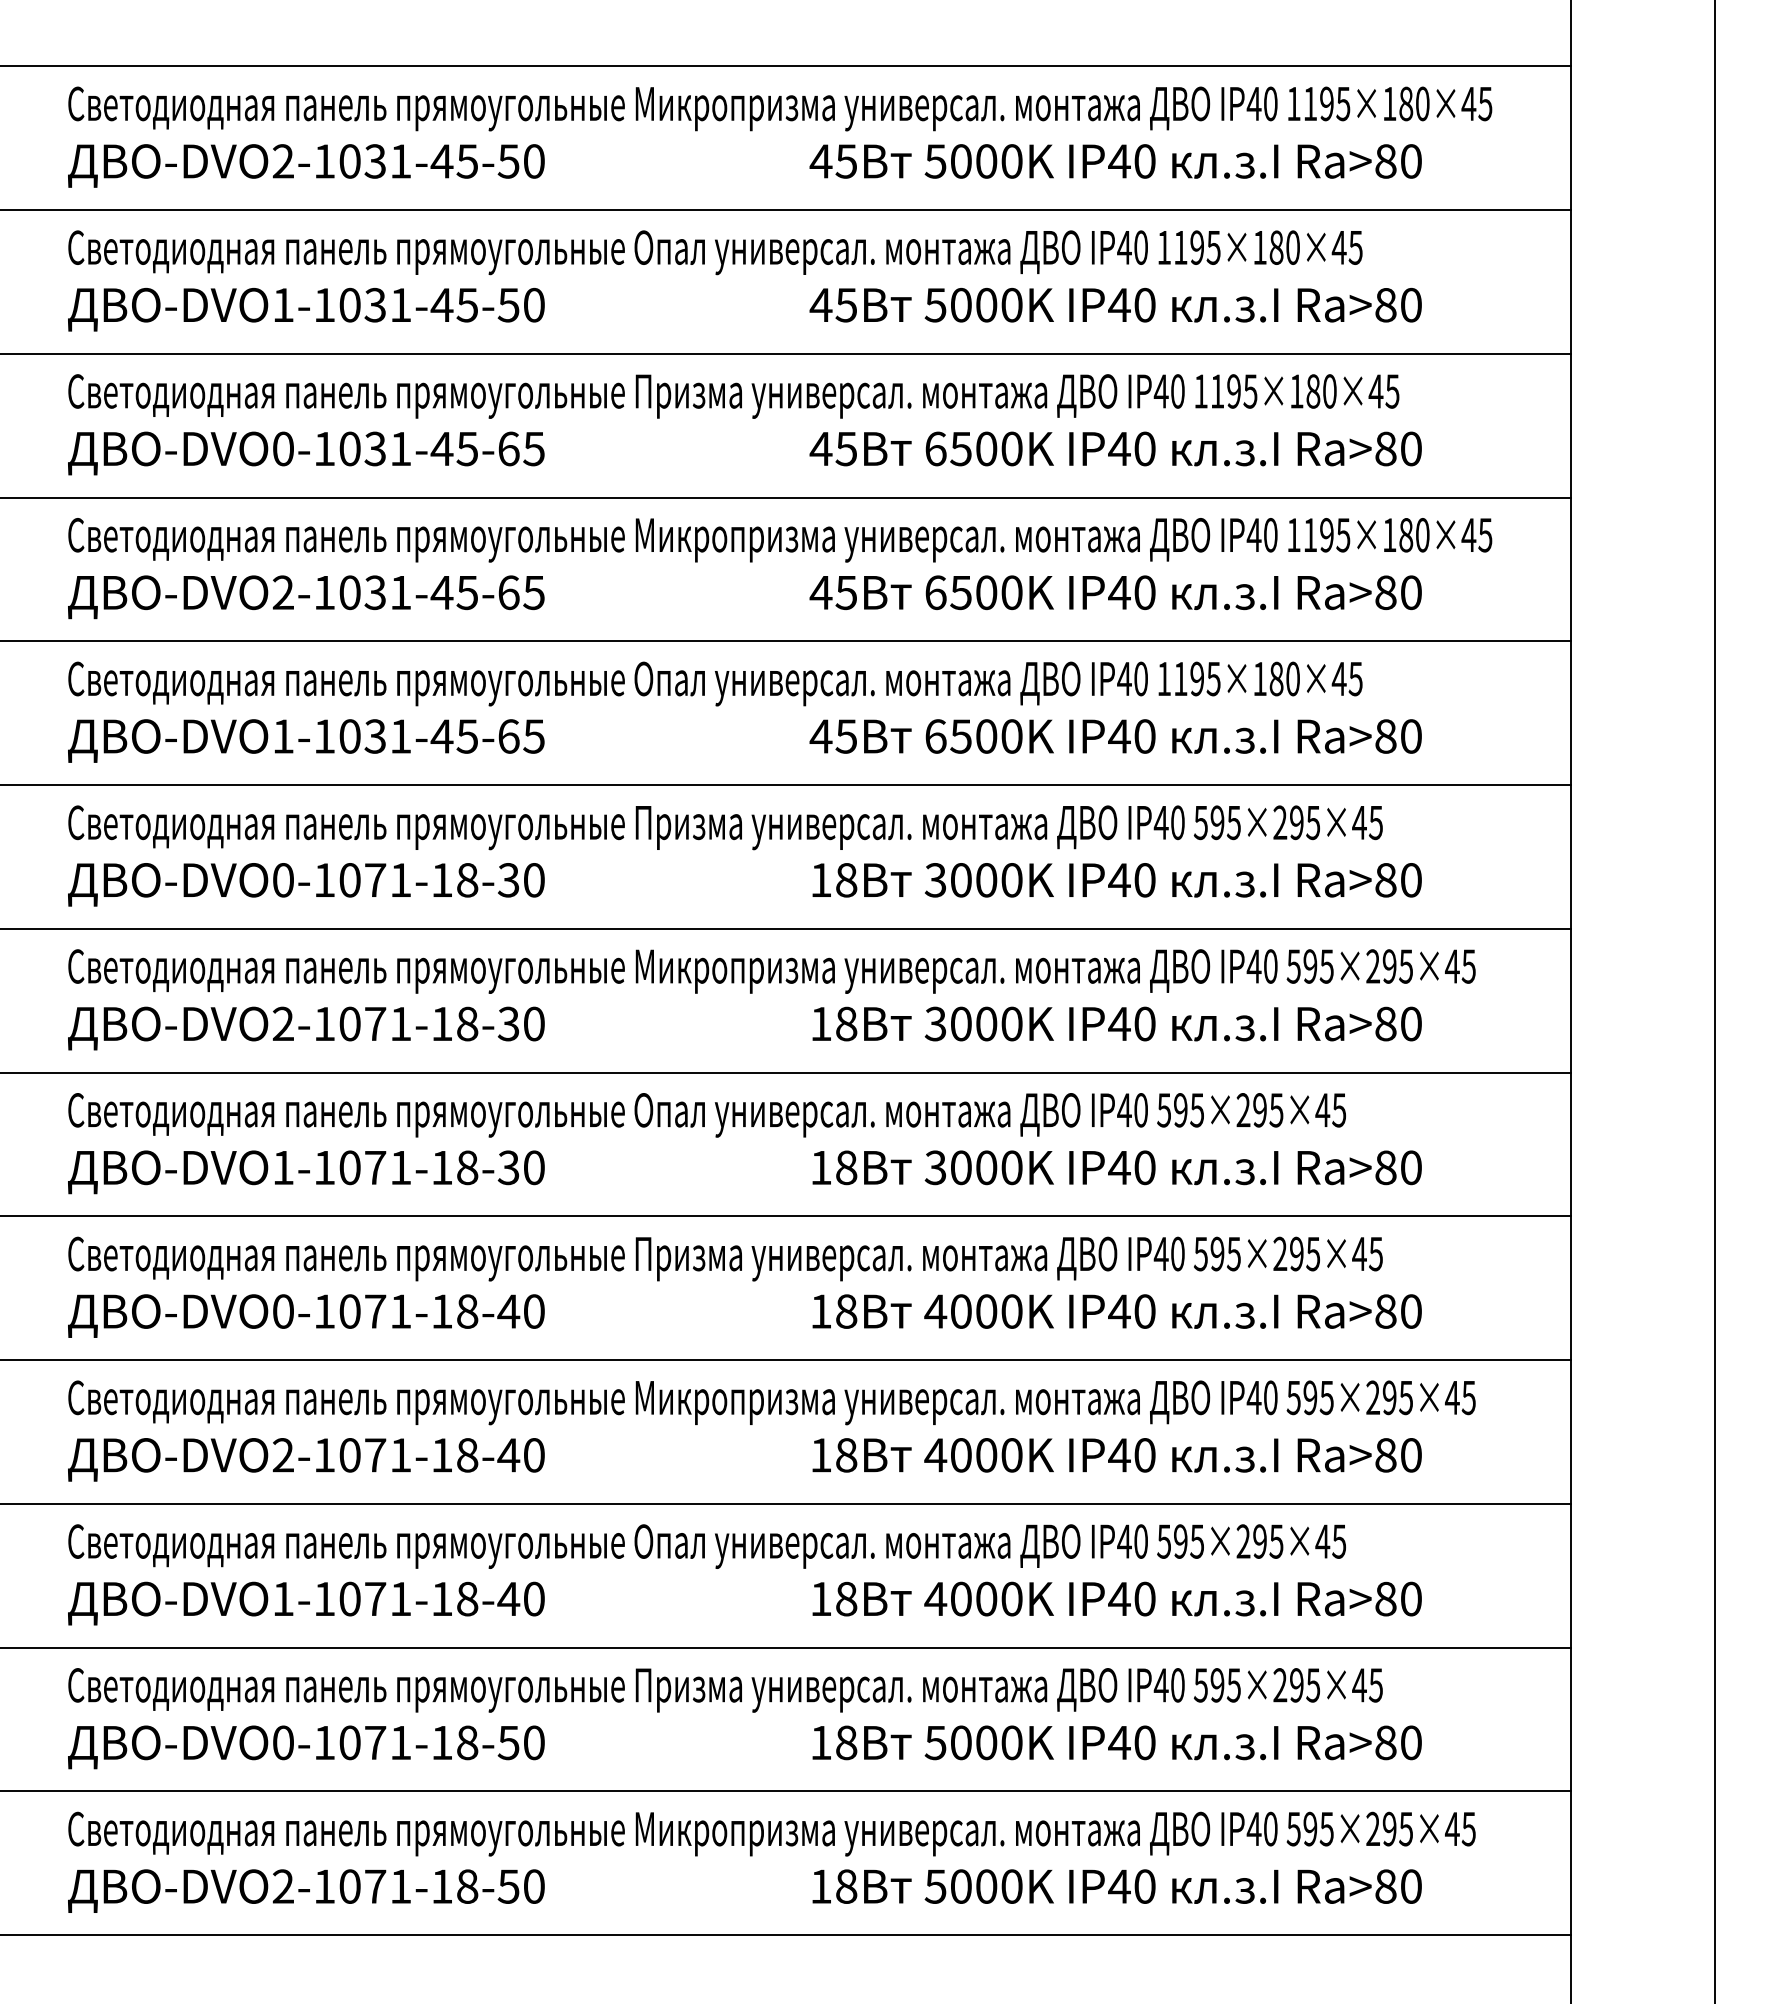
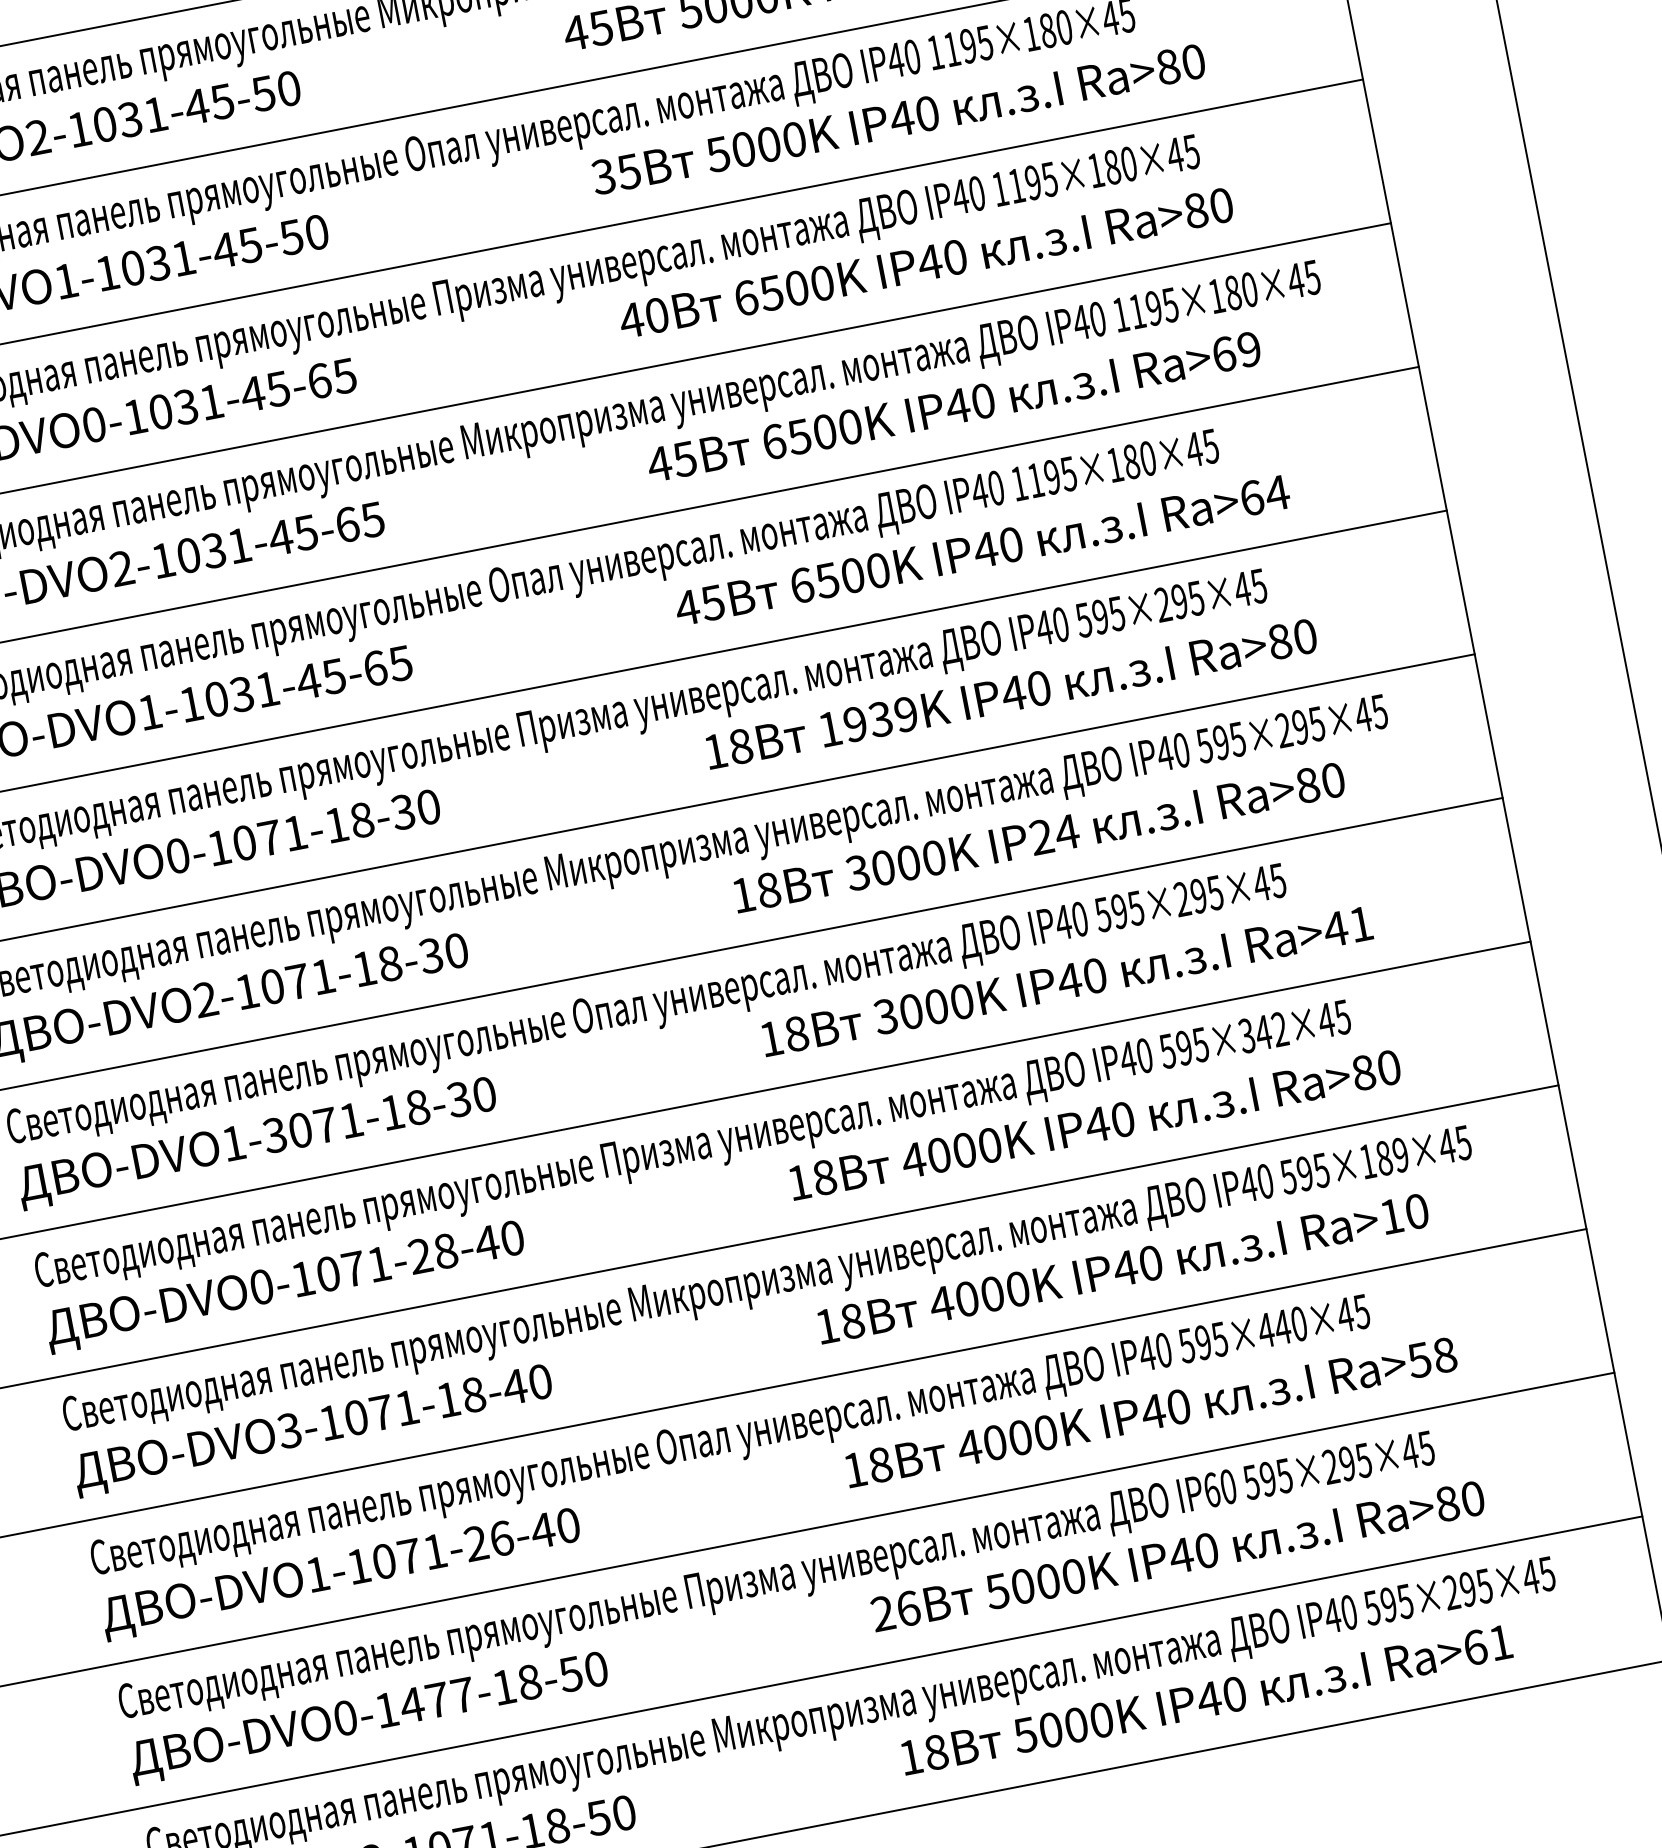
text: (820, 304) -> (602, 176), 45 -> 35
text: (846, 448) -> (656, 315), 45 -> 40
text: (1398, 592) -> (1236, 351), Ra>80 -> Ra>69
text: (1398, 736) -> (1264, 495), Ra>80 -> Ra>64
text: (973, 880) -> (867, 722), 3000K -> 1939K
text: (1132, 1023) -> (1054, 834), IP40 -> IP24
text: (323, 1167) -> (273, 1135), -DVO1-1071-18-30 -> -DVO1-3071-18-30
text: (1397, 1167) -> (1347, 926), Ra>80 -> Ra>41
text: (1296, 1253) -> (1263, 1032), 595×295×45 -> 595×342×45
text: (441, 1311) -> (419, 1256), -DVO0-1071-18-40 -> -DVO0-1071-28-40
text: (1389, 1397) -> (1384, 1158), 595×295×45 -> 595×189×45
text: (282, 1455) -> (288, 1431), -DVO2-1071-18-40 -> -DVO3-1071-18-40
text: (1385, 1455) -> (1391, 1216), Ra>80 -> Ra>10
text: (1259, 1541) -> (1282, 1327), 595×295×45 -> 595×440×45
text: (454, 1598) -> (488, 1540), -DVO1-1071-18-40 -> -DVO1-1071-26-40
text: (1398, 1598) -> (1432, 1357), Ra>80 -> Ra>58
text: (1160, 1685) -> (1211, 1490), IP40 -> IP60
text: (374, 1742) -> (436, 1700), -DVO0-1071-18-50 -> -DVO0-1477-18-50
text: (833, 1742) -> (895, 1610), 18 -> 26
text: (1398, 1886) -> (1488, 1645), Ra>80 -> Ra>61

